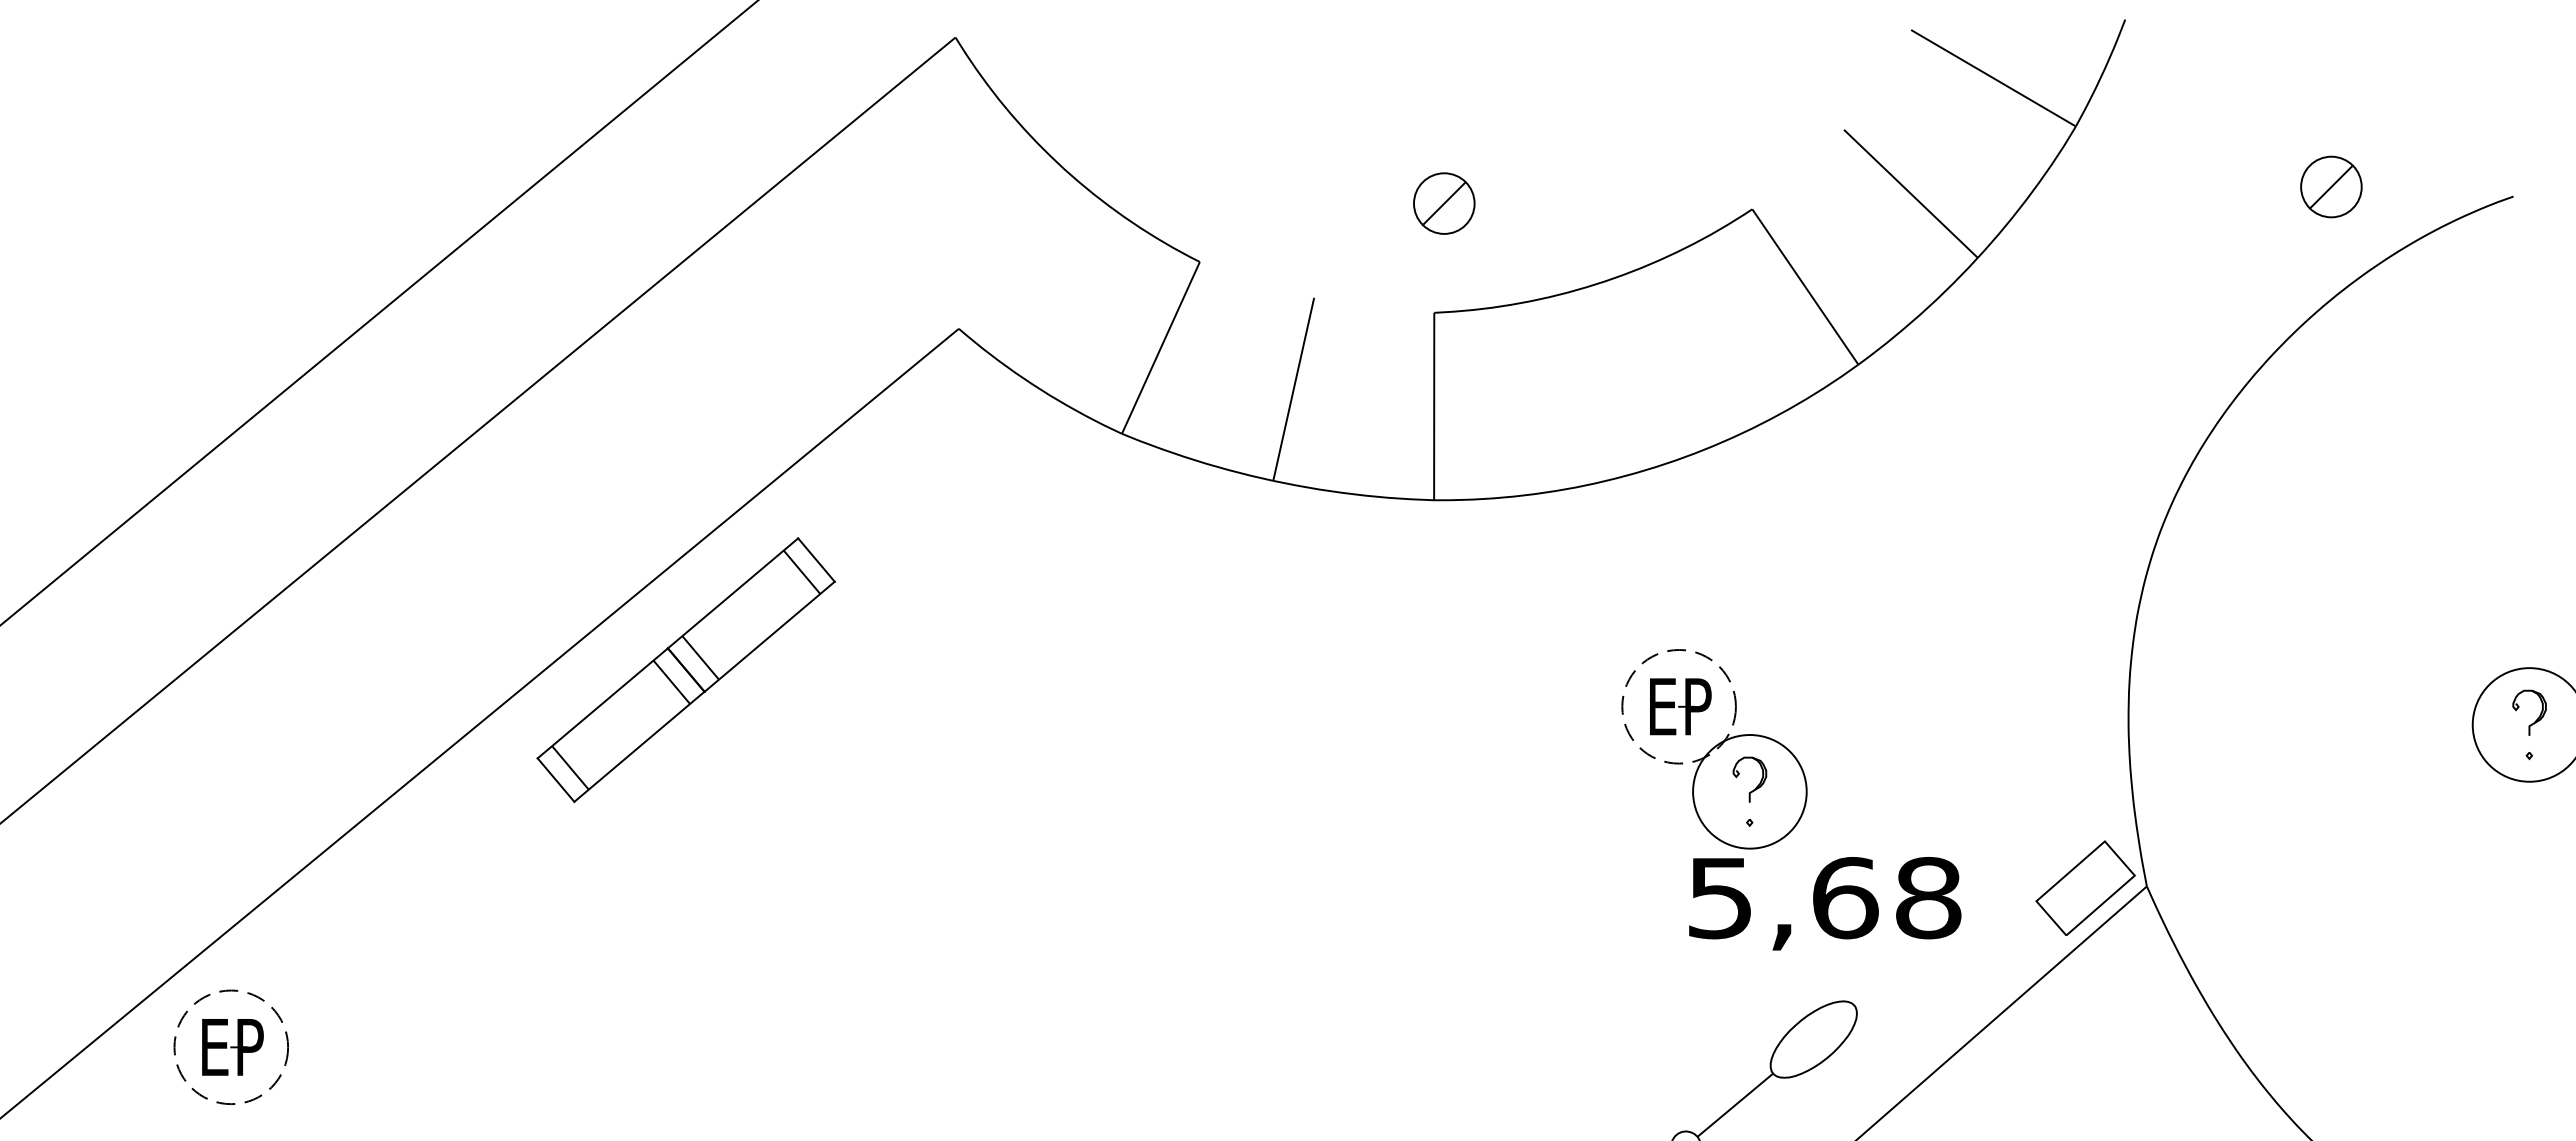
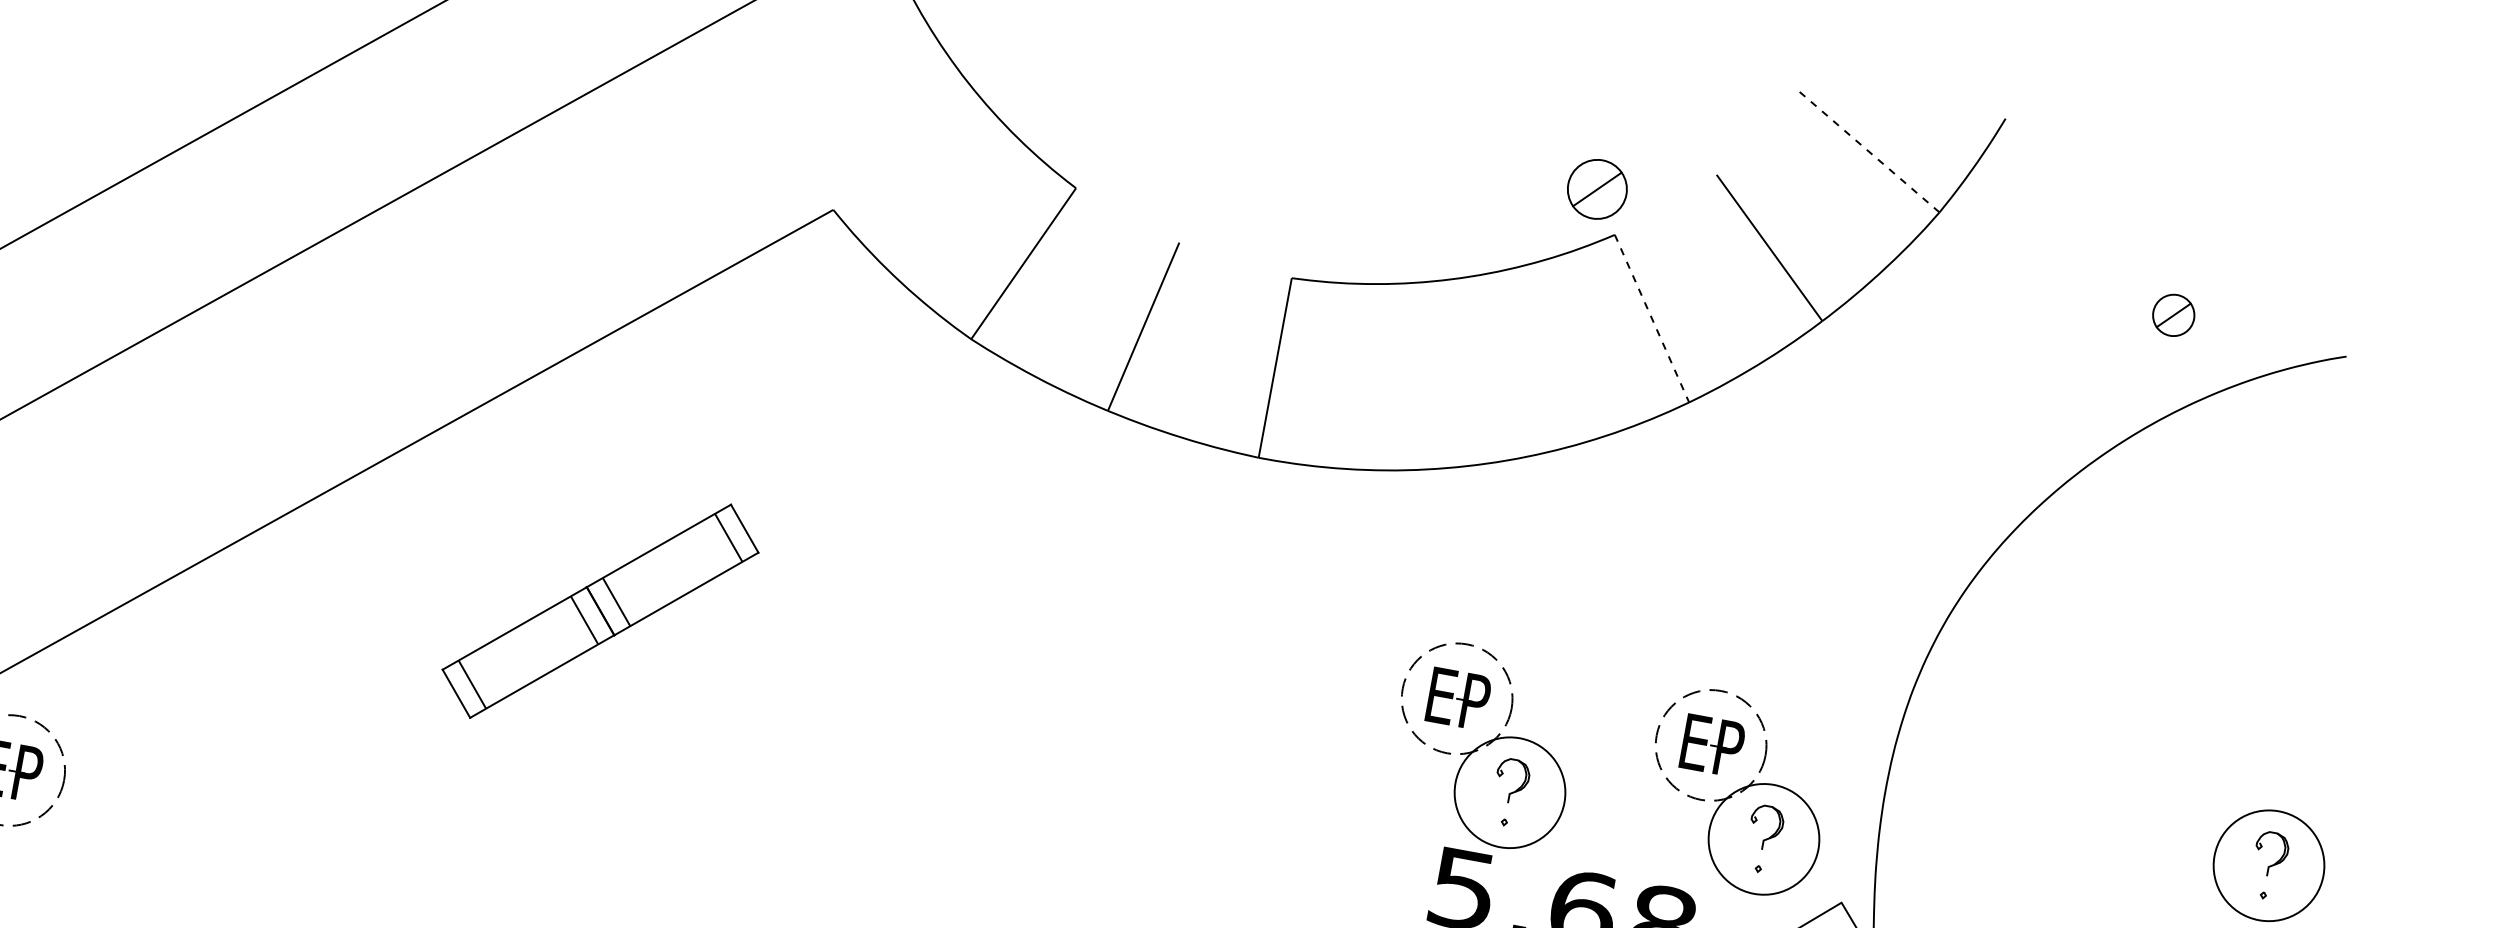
line: (1993, 78) -> (1868, 151), solid -> dashed
part: (2331, 186) -> (2173, 314), size x0.7
part: (1444, 203) -> (1597, 189), moved
line: (1805, 287) -> (1652, 319), solid -> dashed
part: (685, 669) -> (599, 610), moved
part: (1979, 749) -> (1737, 792), added

